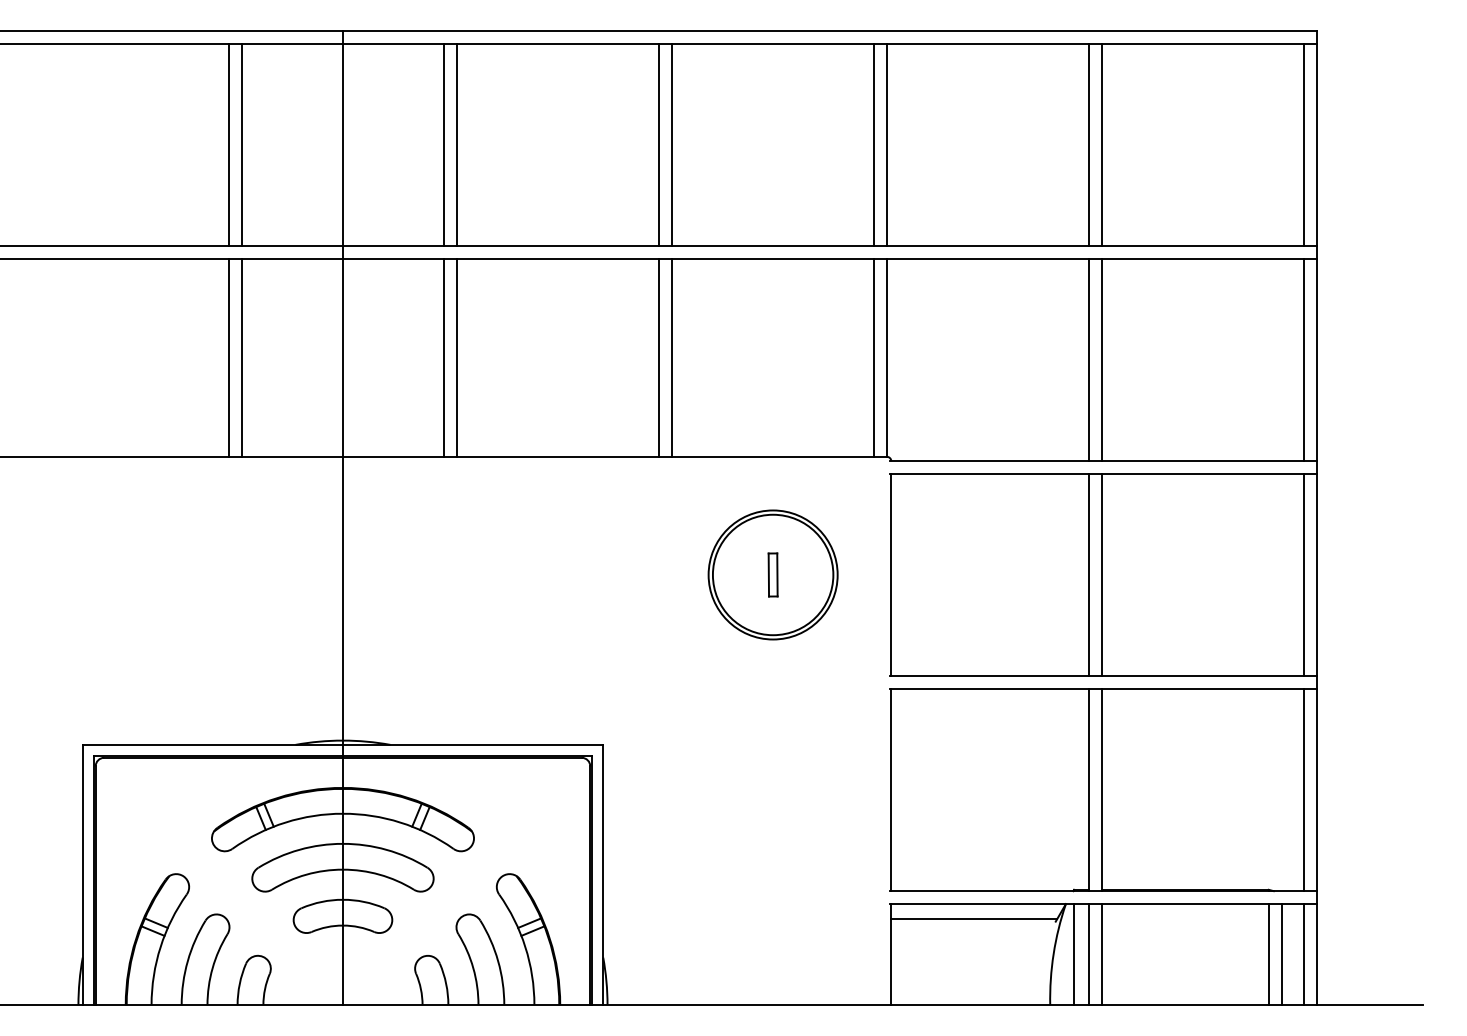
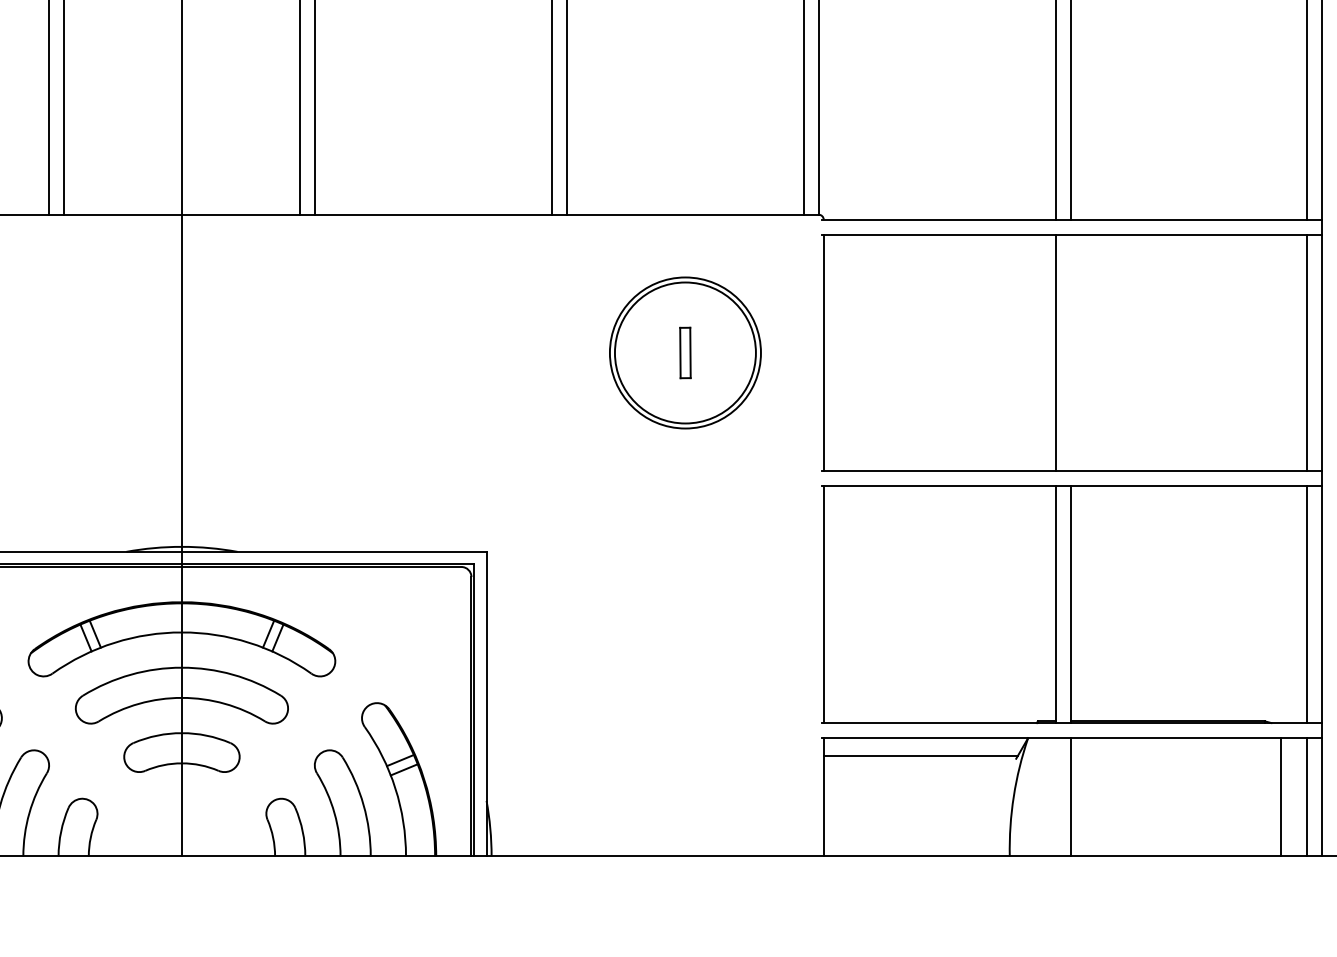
line: (1102, 574) -> (1070, 352), removed
line: (1074, 954) -> (1038, 797), removed
line: (1089, 954) -> (1055, 797), removed
line: (1268, 954) -> (1265, 797), removed

